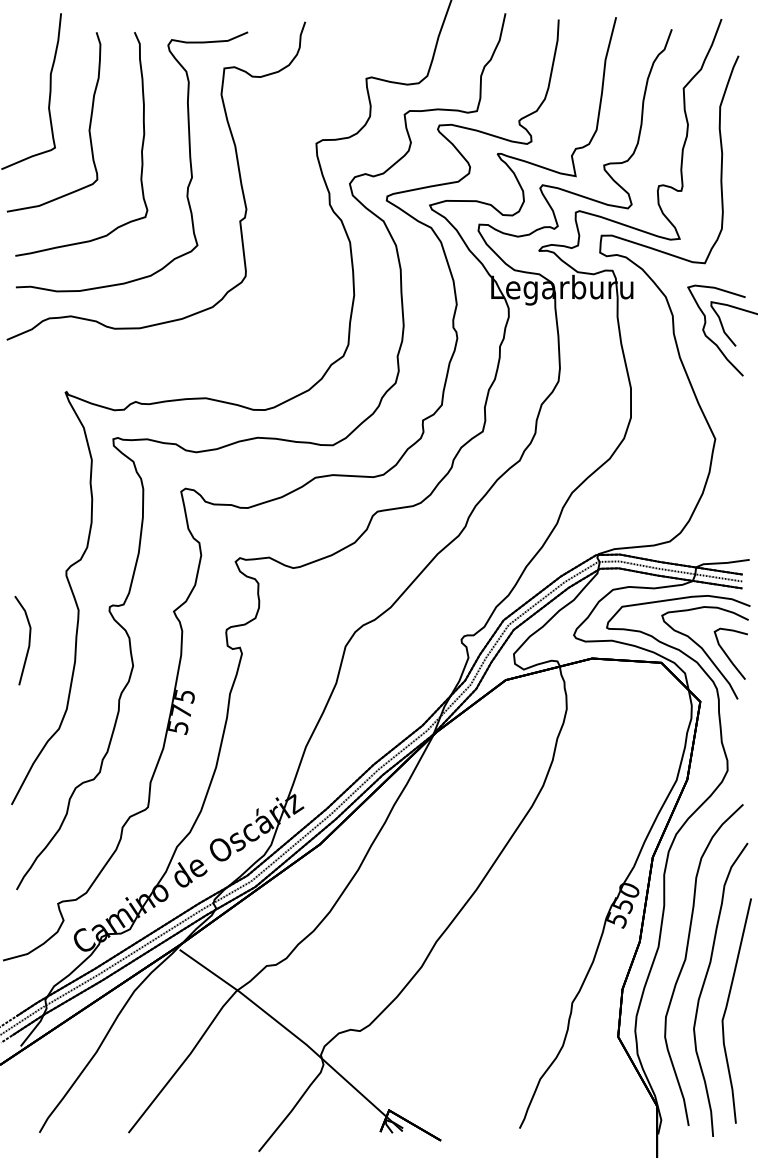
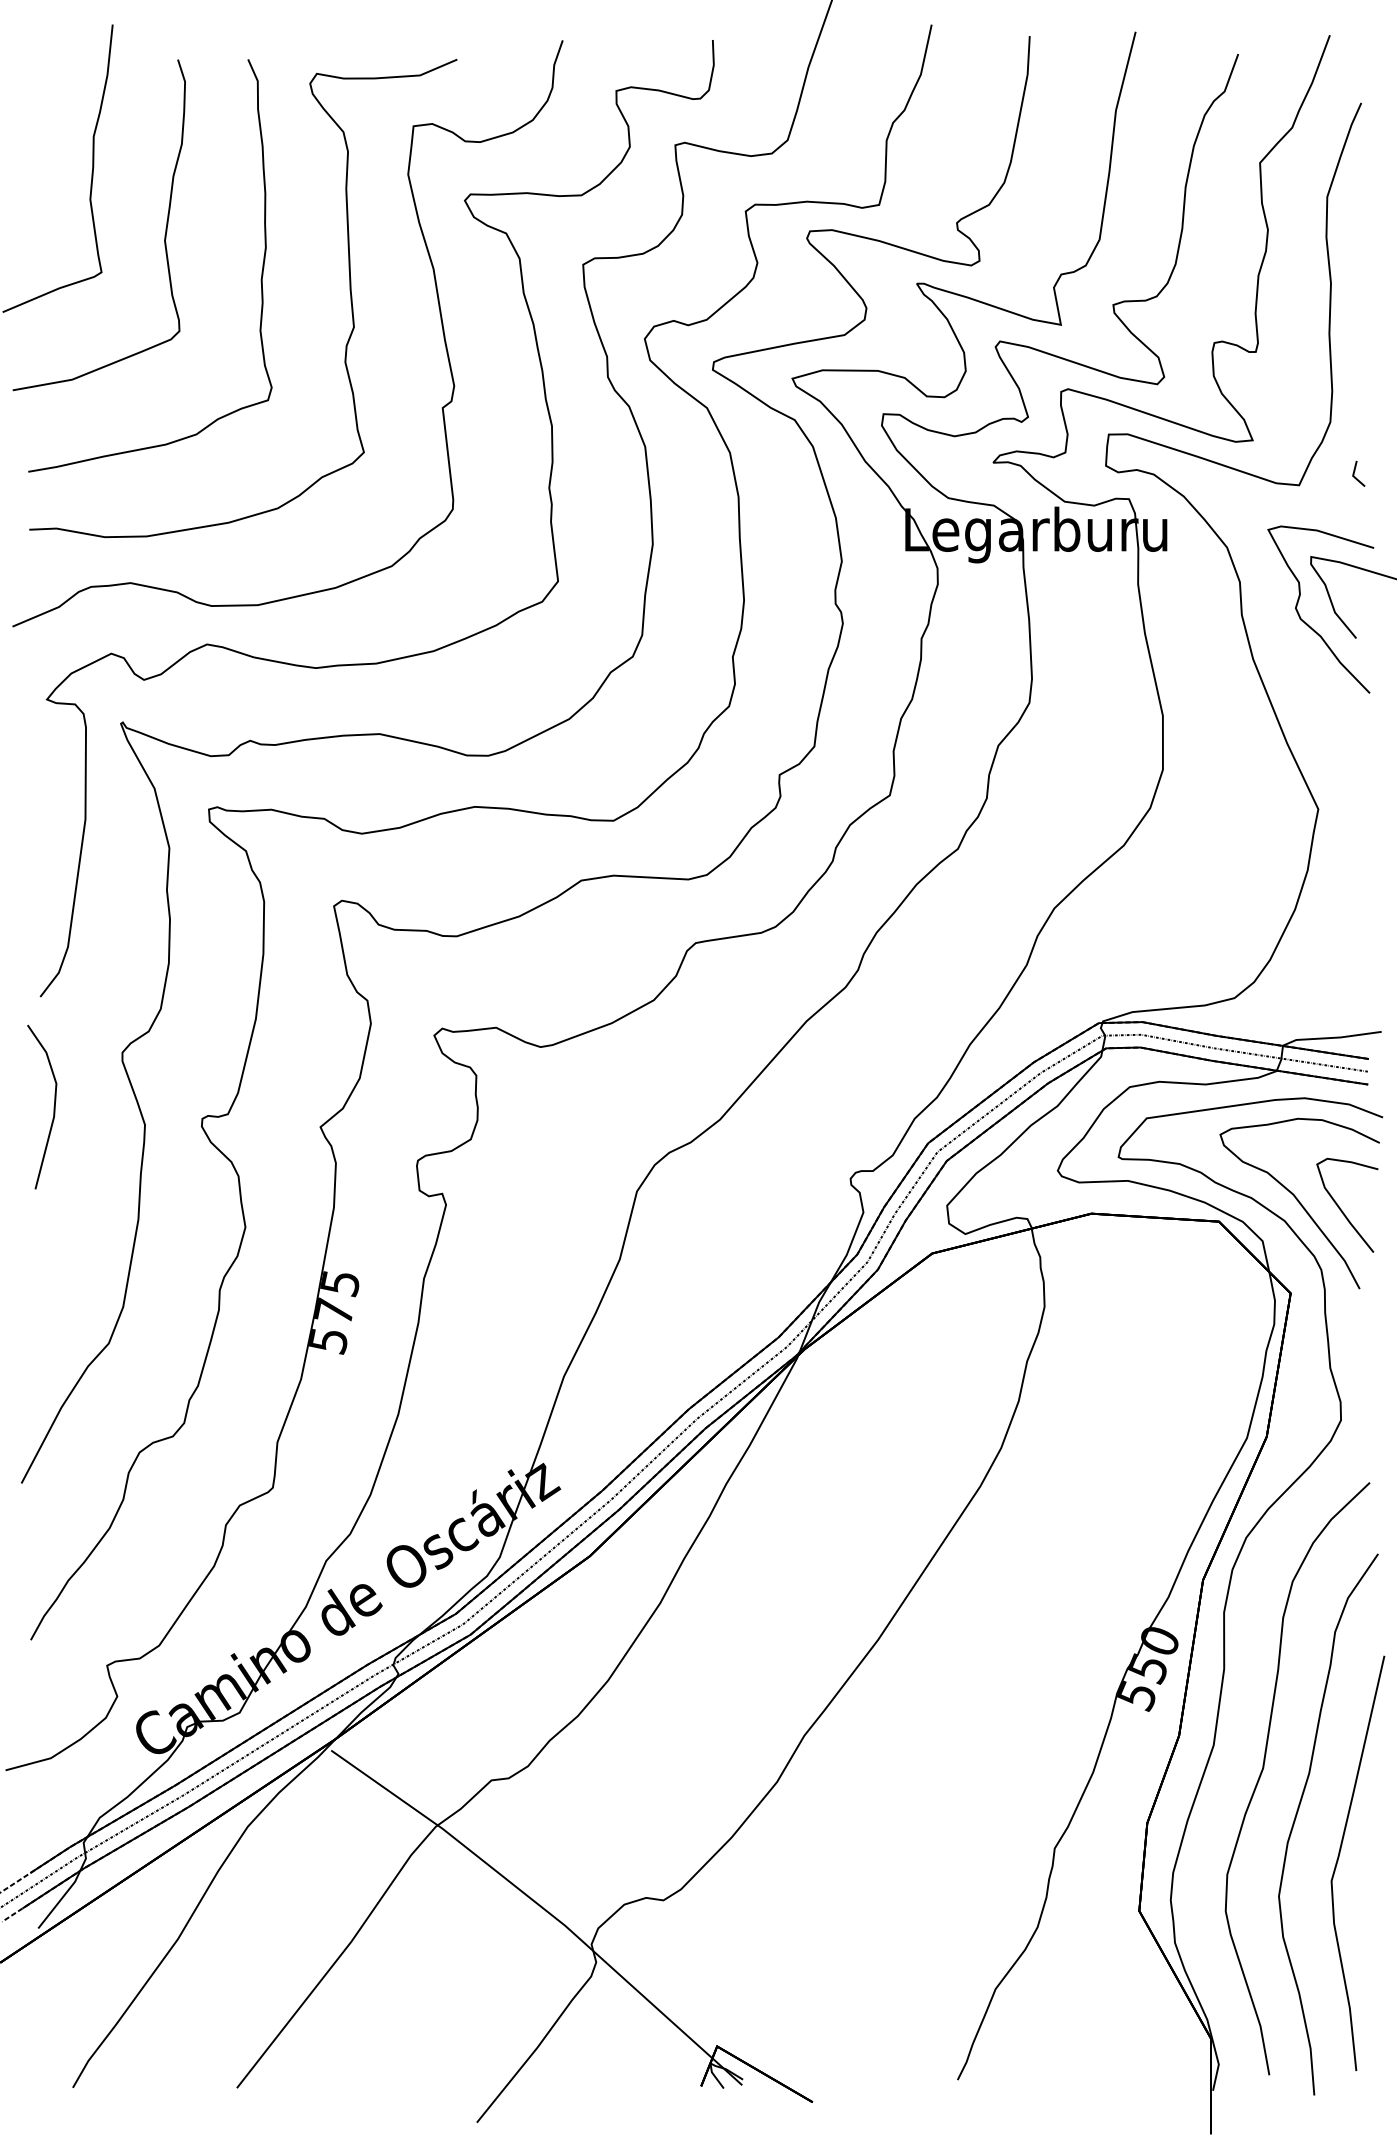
line: (735, 257) -> (1355, 474), added
curve: (223, 354) -> (411, 653), added
line: (28, 640) -> (52, 1106), moved

